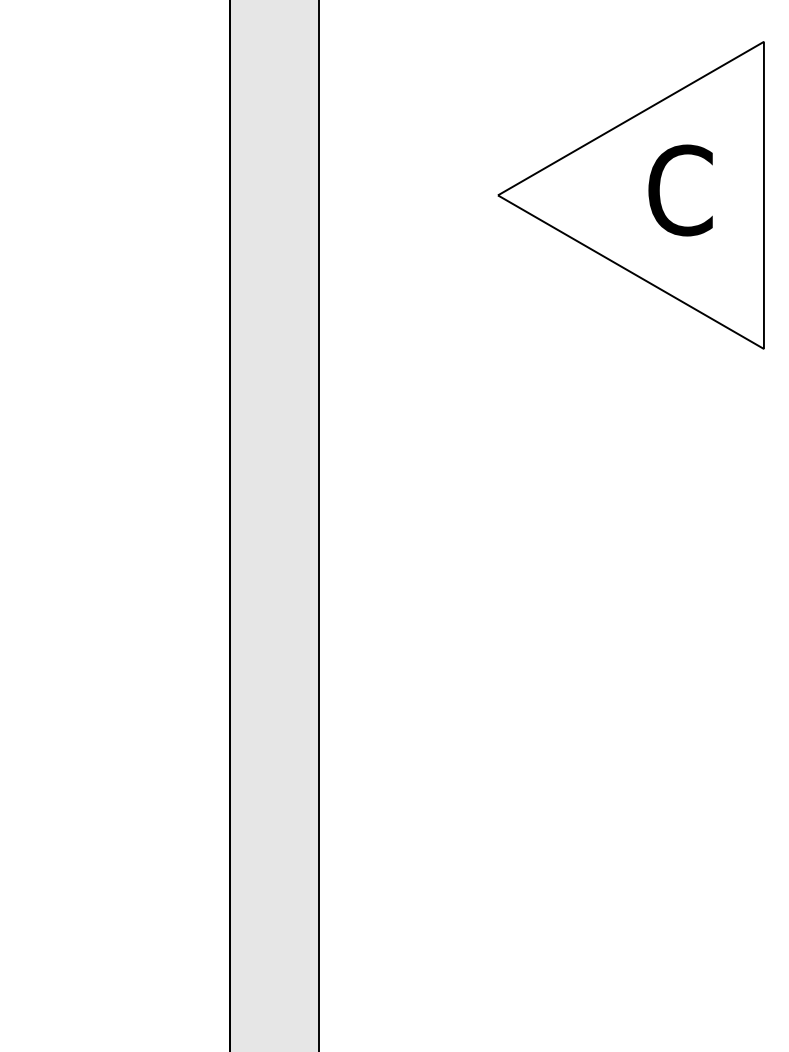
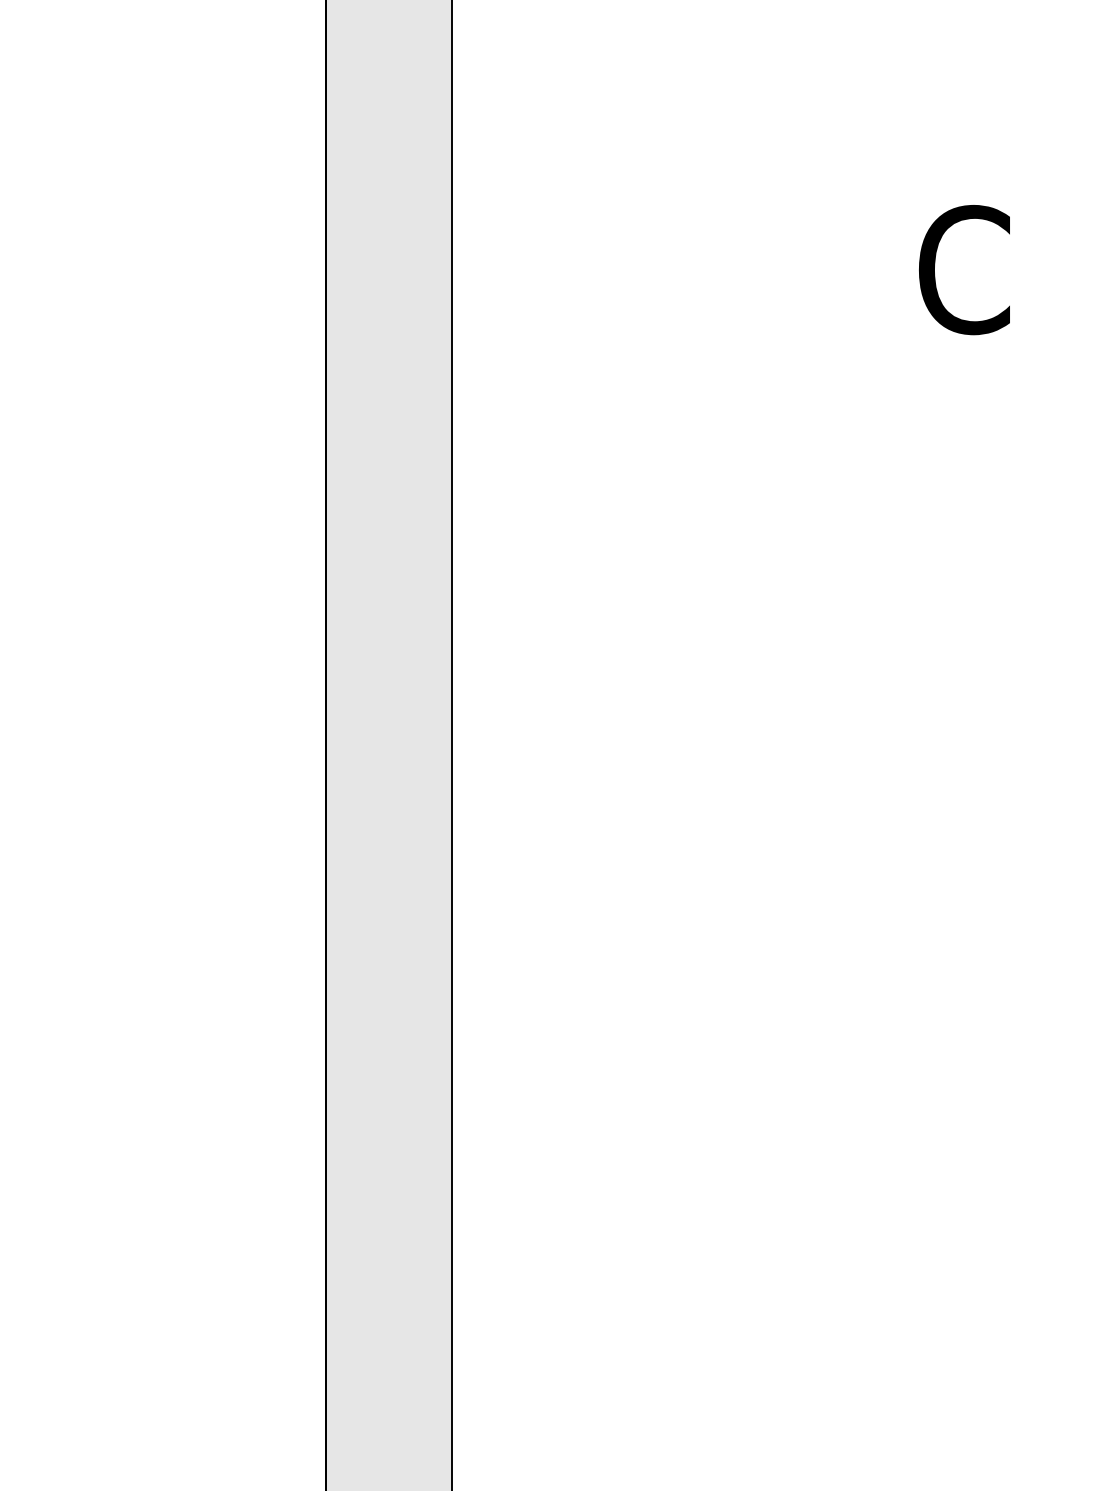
part: (631, 195) -> (894, 276), removed

